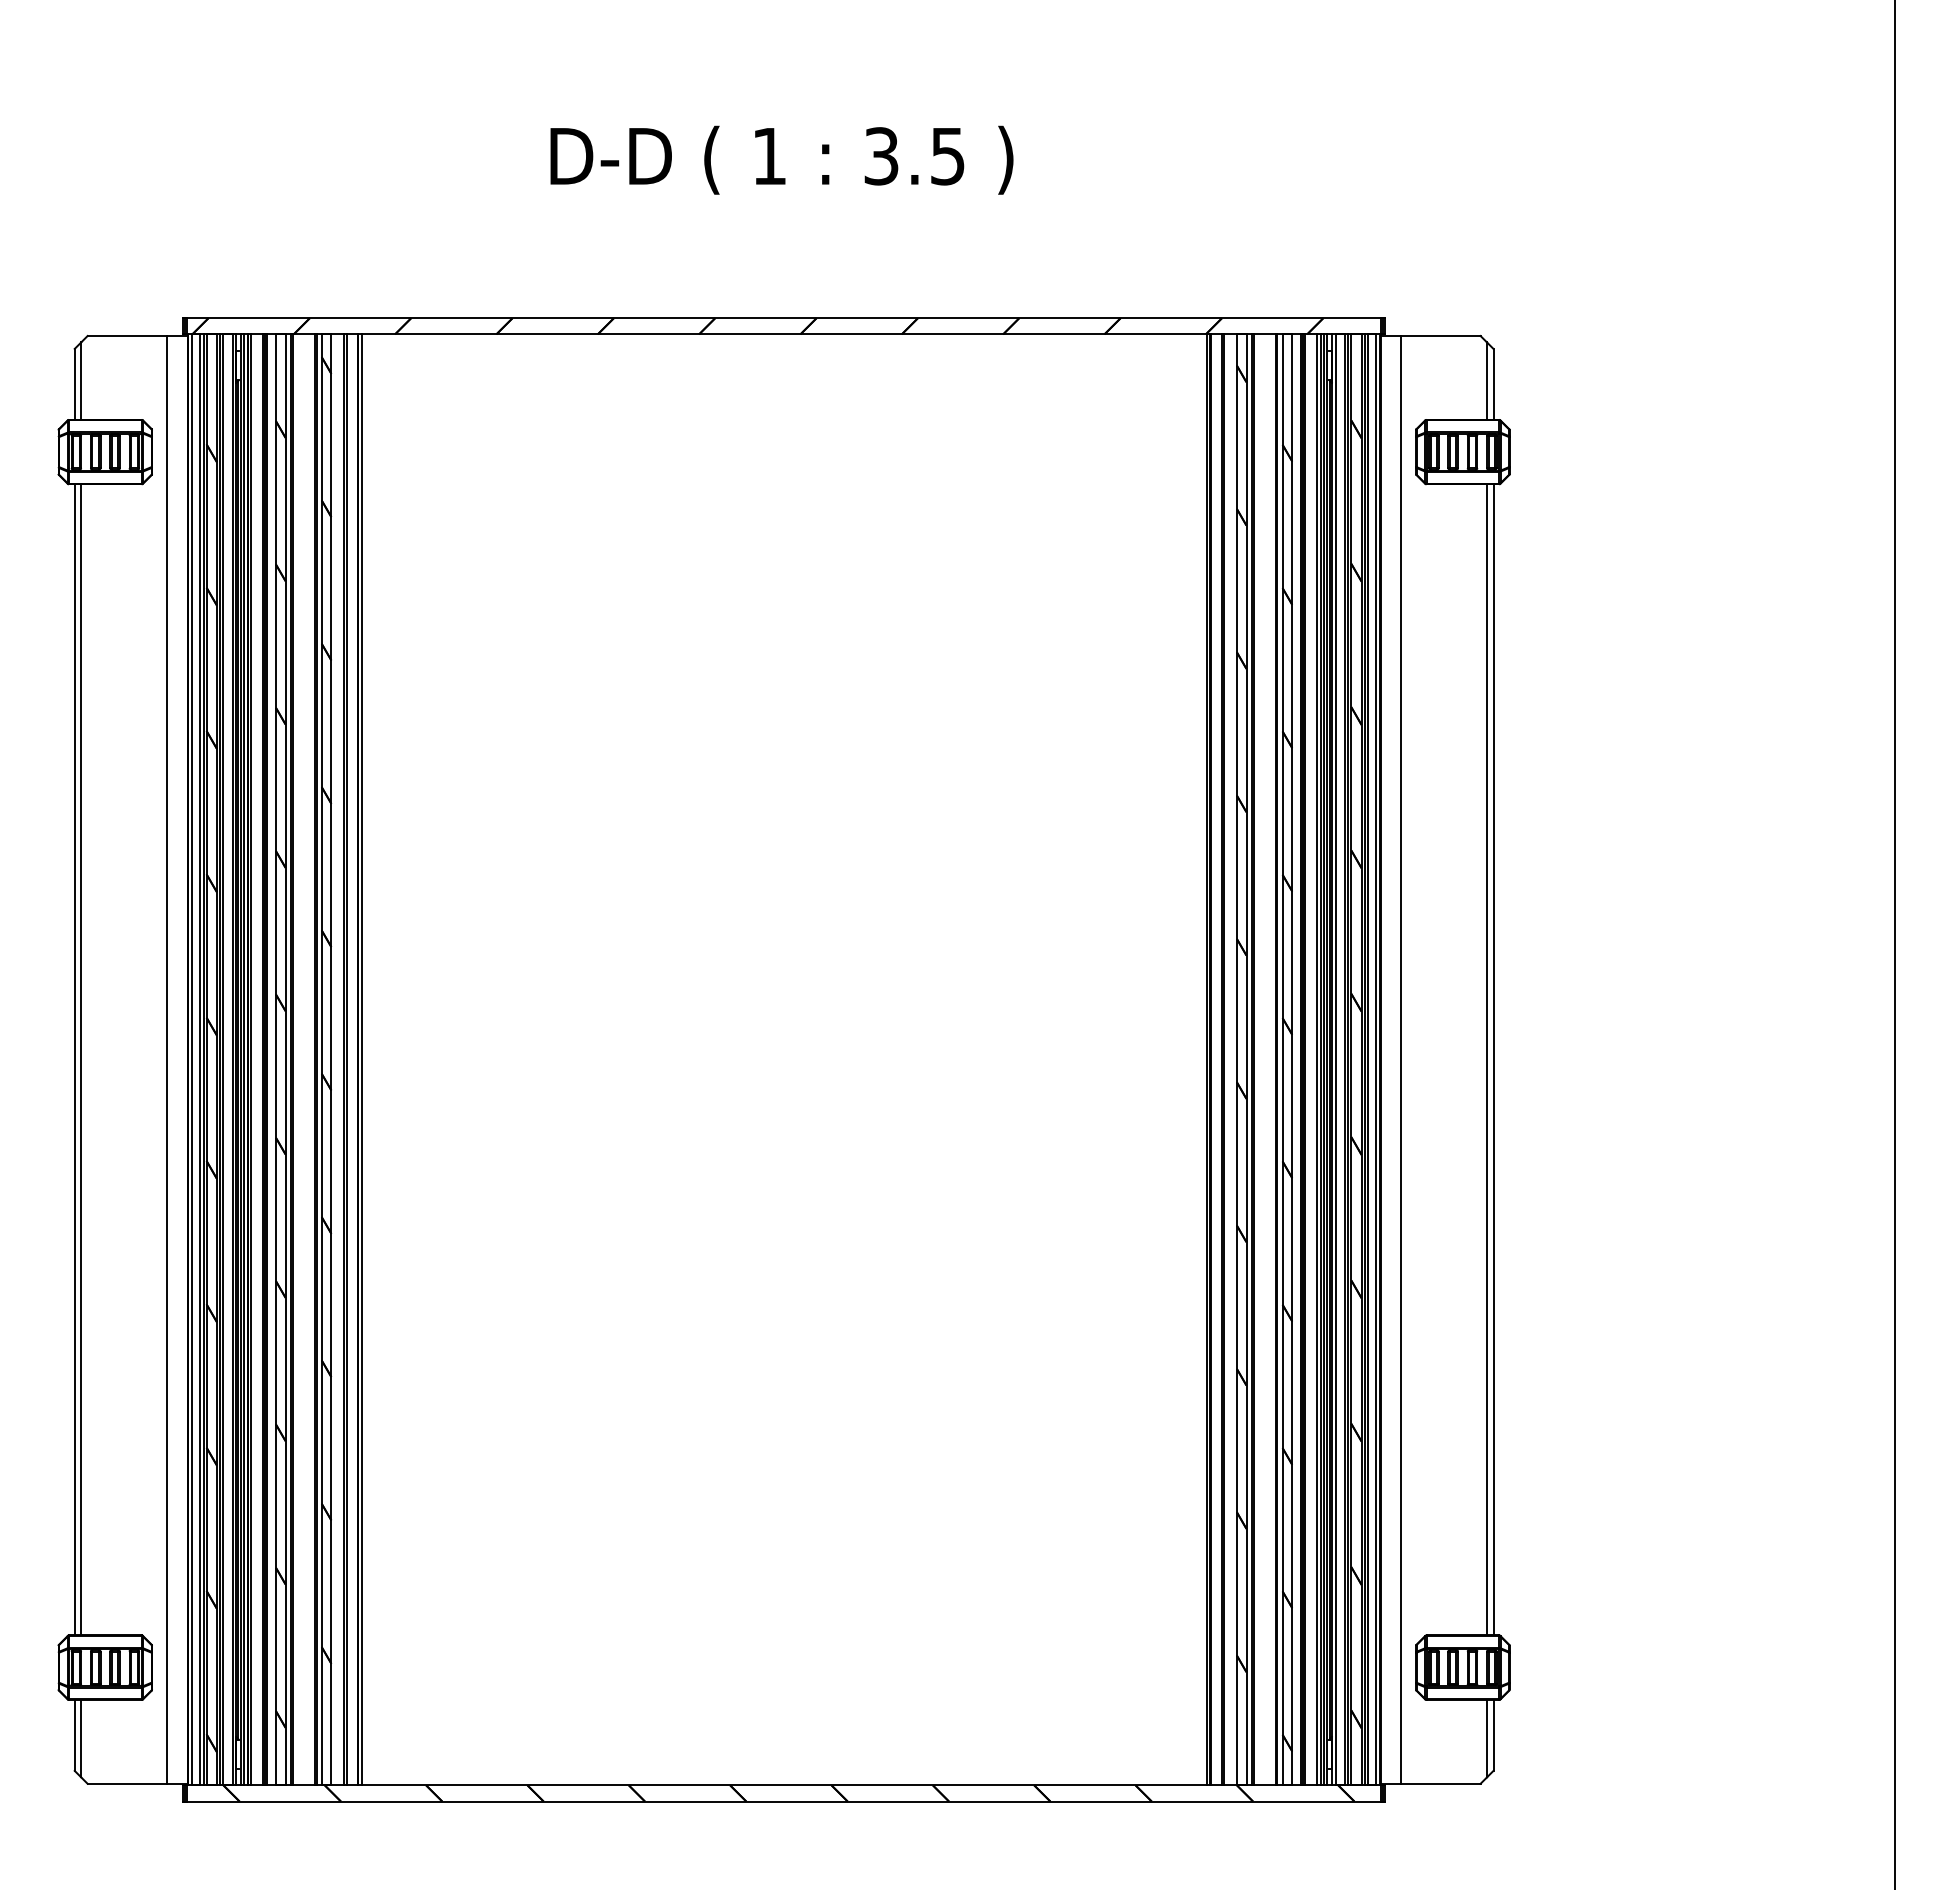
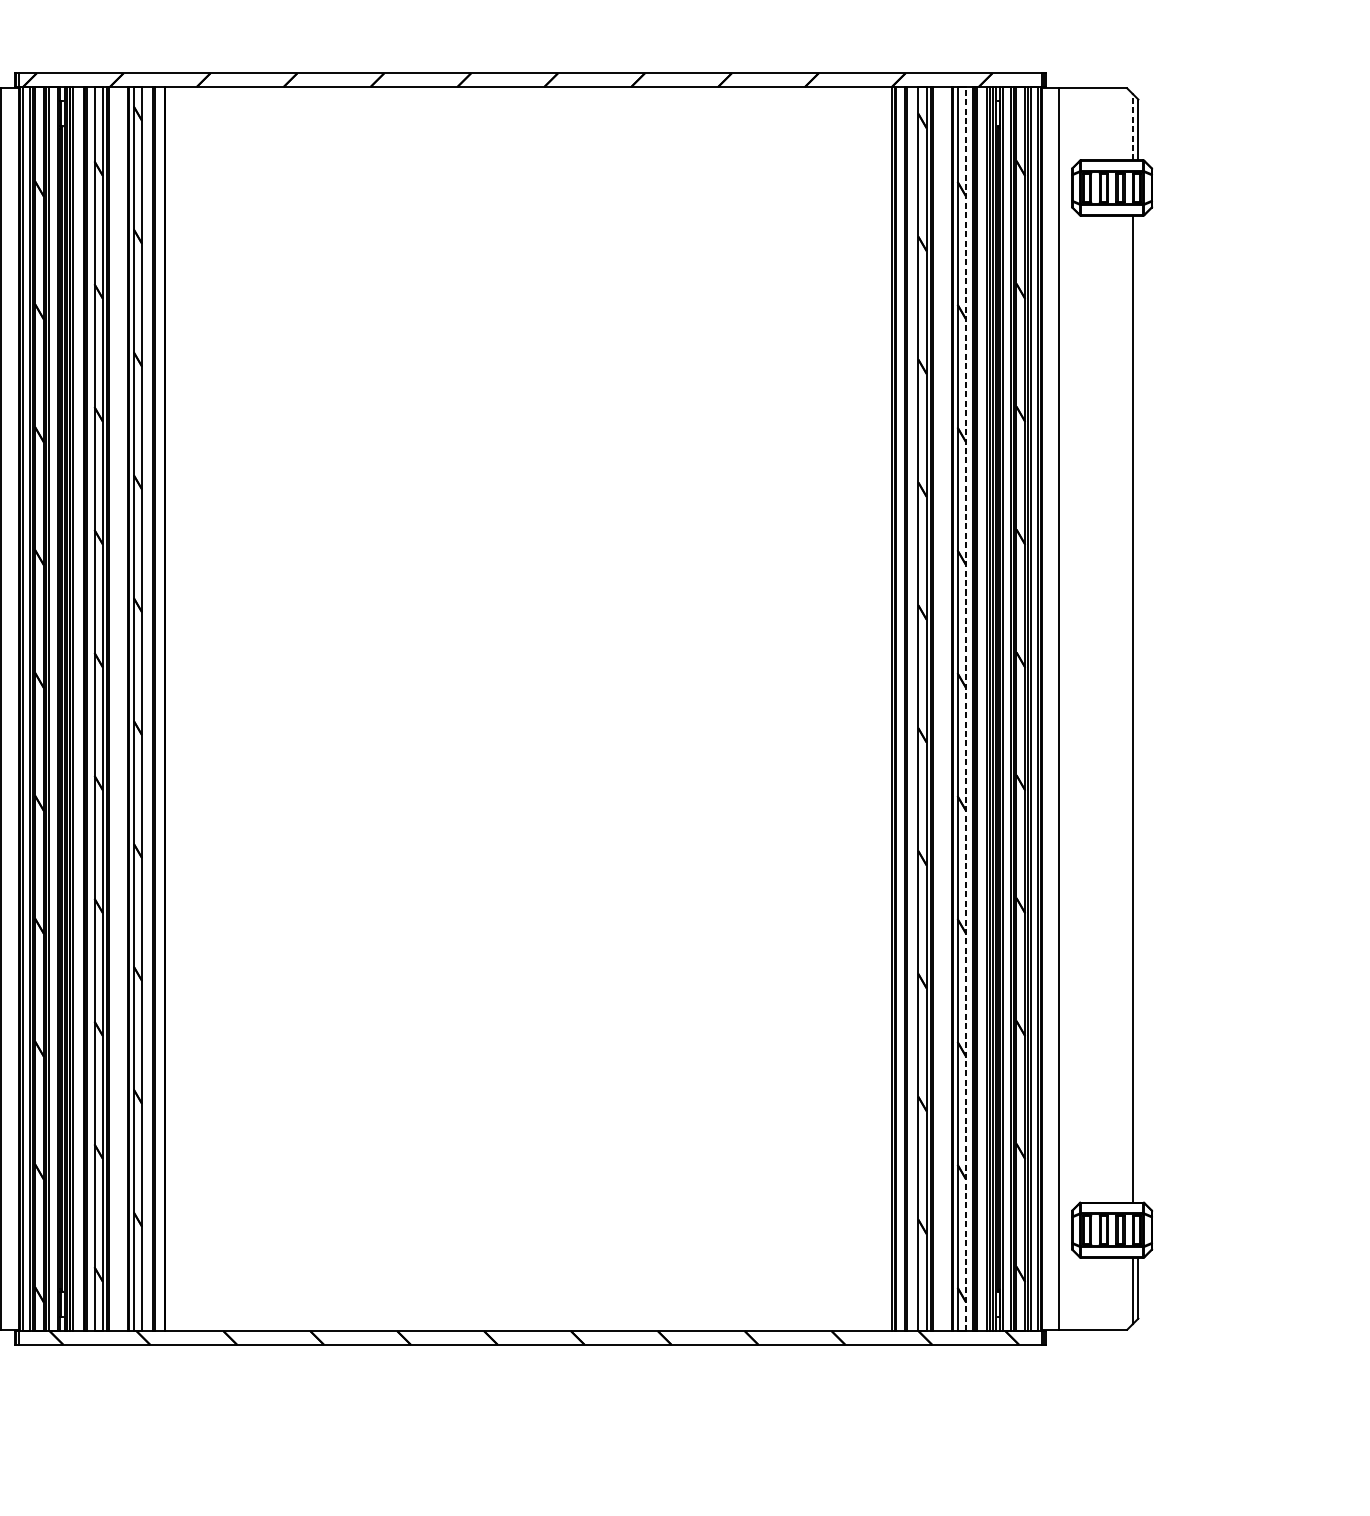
line: (1487, 381) -> (1133, 127), solid -> dashed
line: (361, 1059) -> (167, 708), removed
line: (1292, 1059) -> (966, 708), solid -> dashed
line: (1493, 1059) -> (1138, 708), removed

